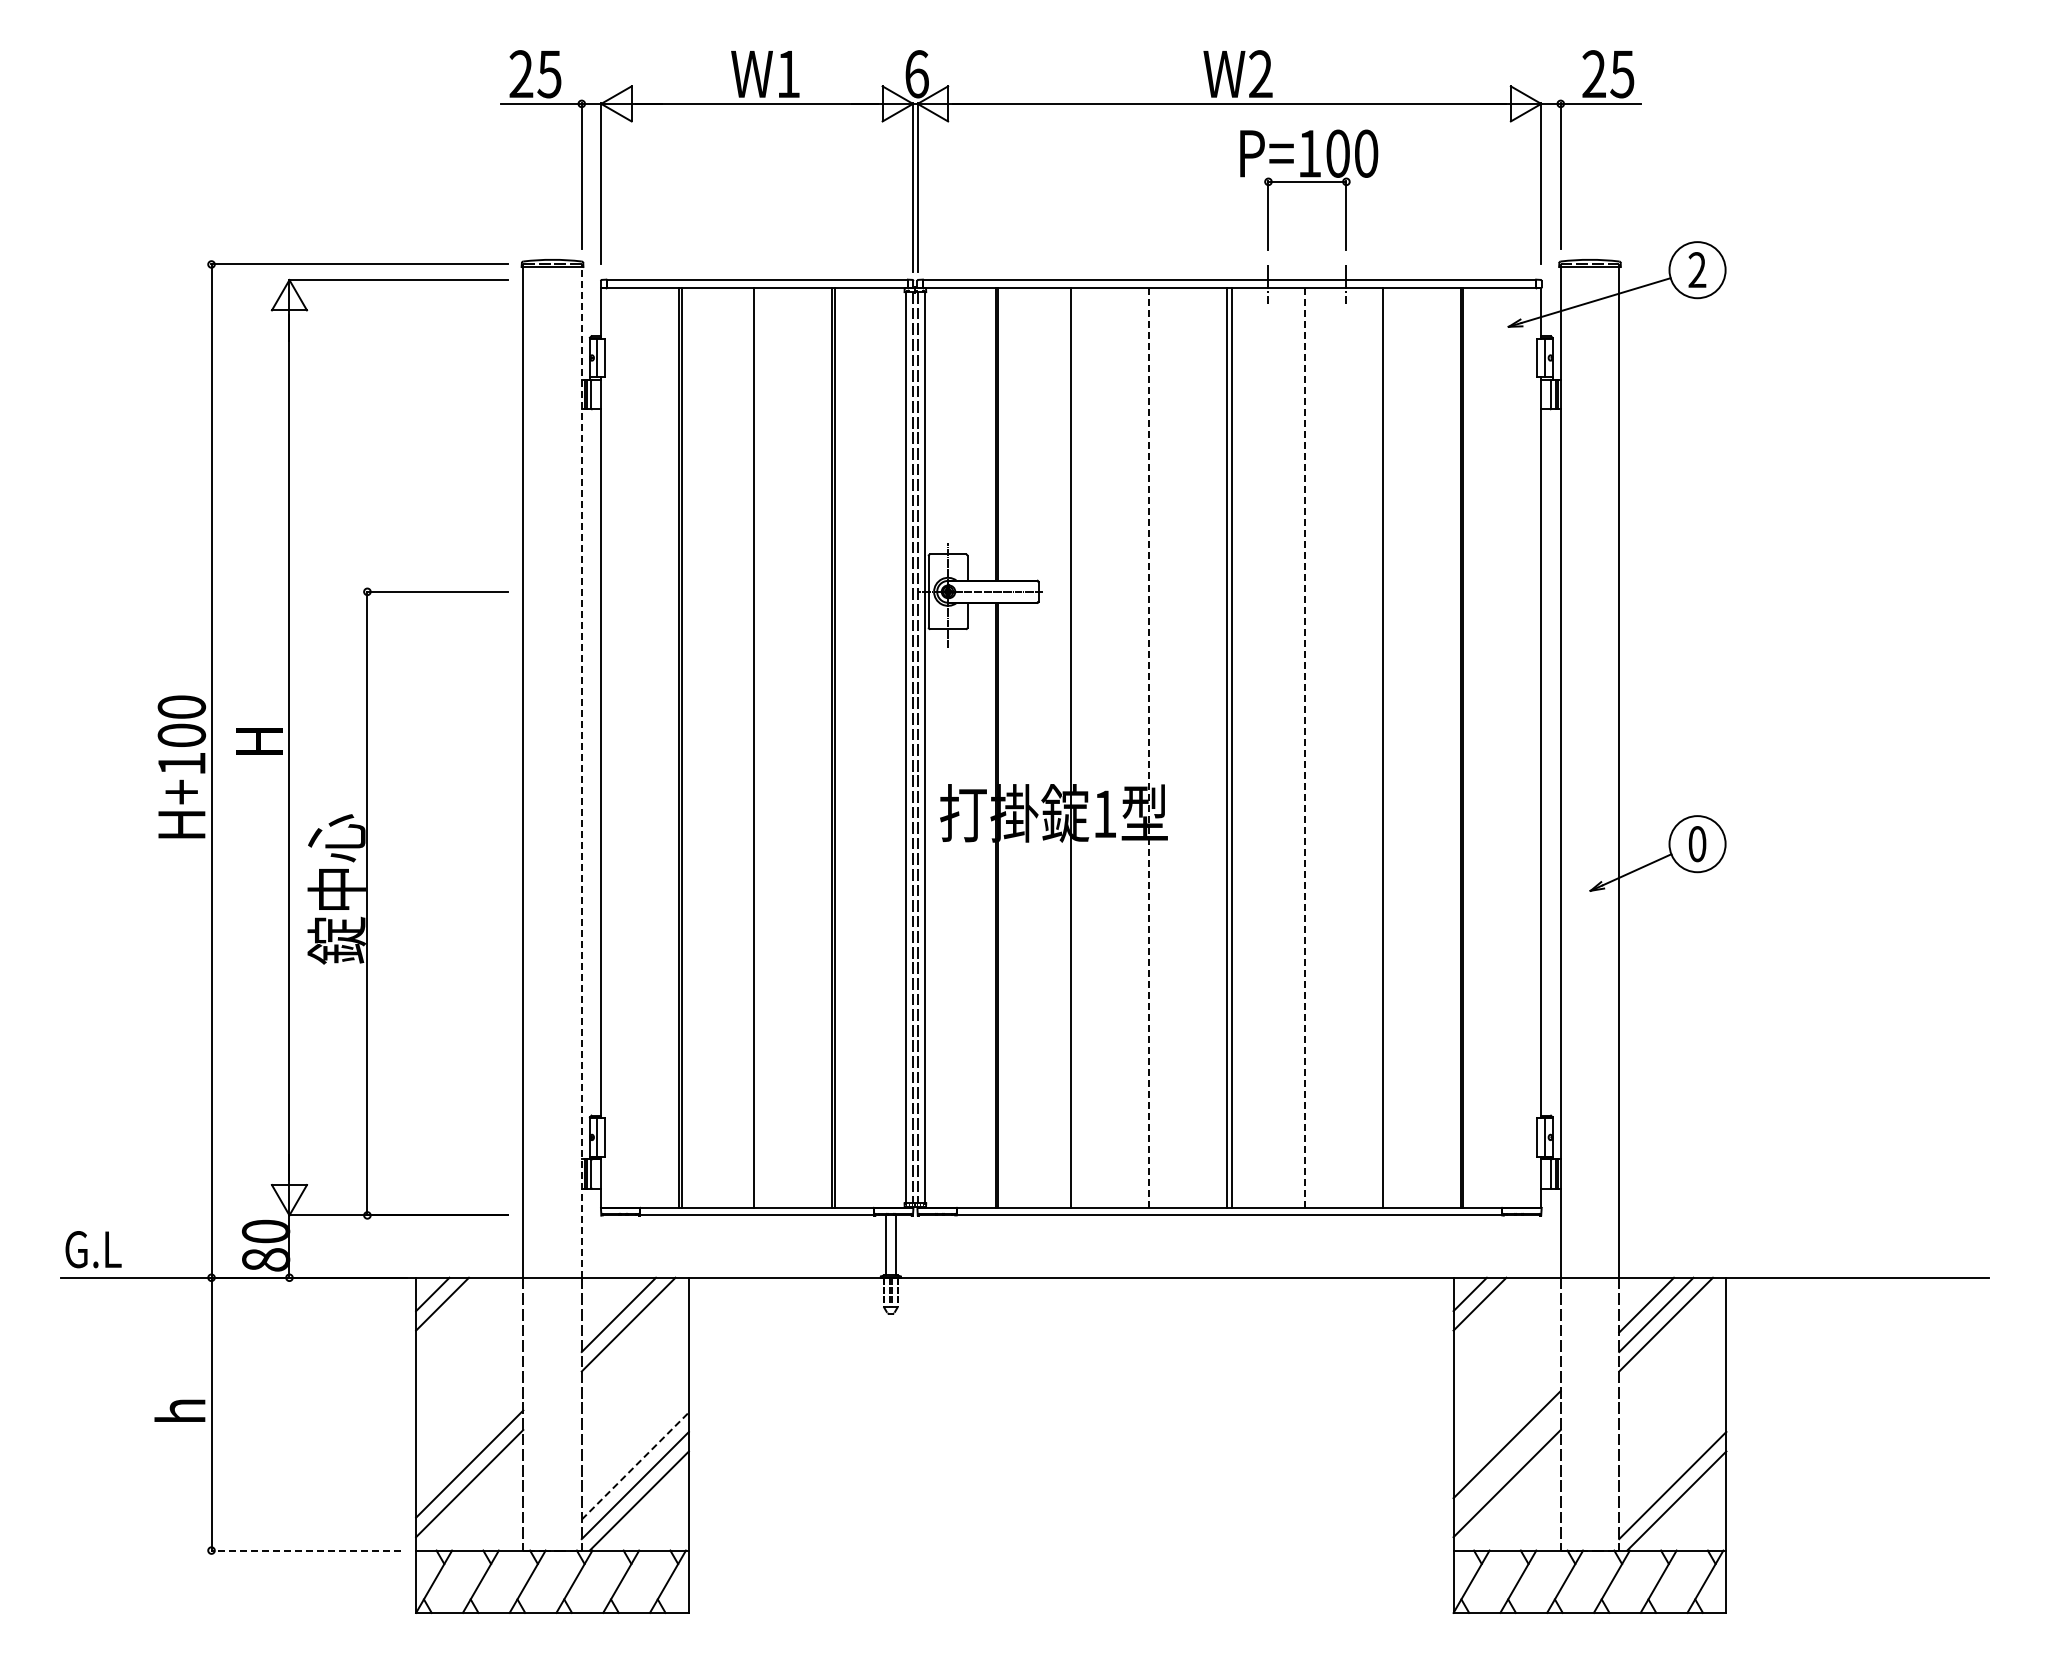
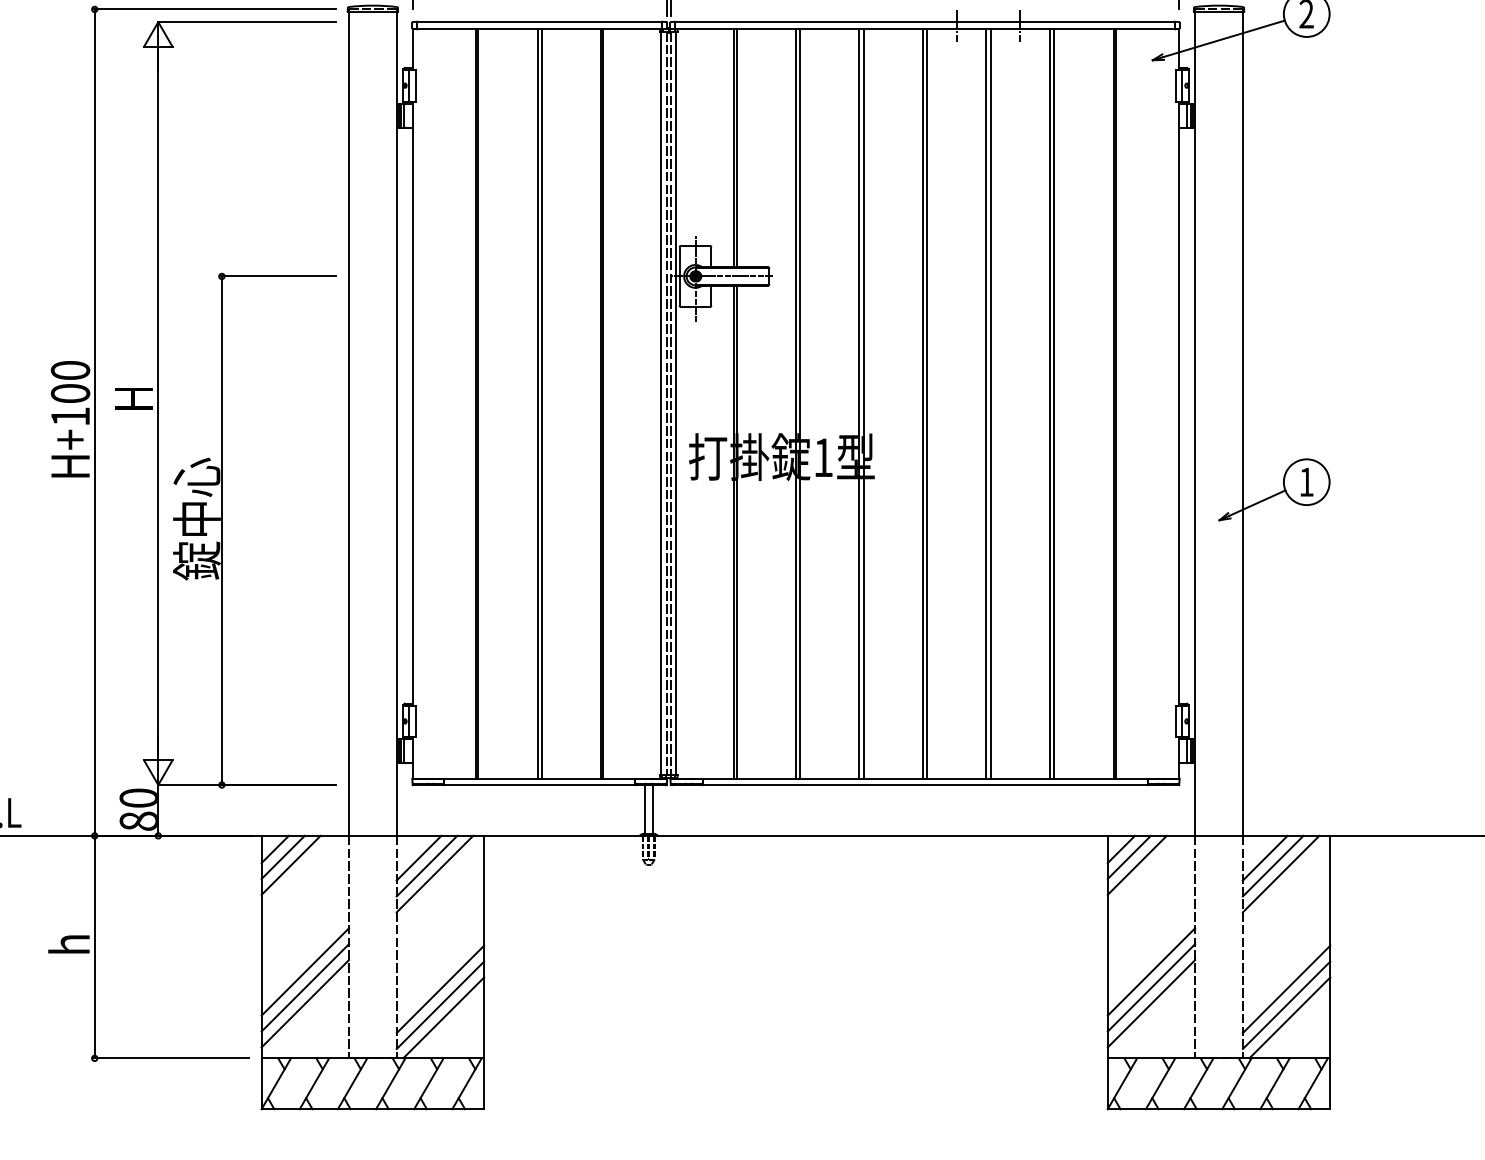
line: (759, 747) -> (541, 403), added
line: (1076, 747) -> (800, 403), added
line: (1148, 747) -> (858, 403), dashed -> solid
line: (1154, 747) -> (863, 403), added
line: (1304, 747) -> (986, 403), dashed -> solid
line: (1310, 747) -> (991, 403), added
line: (1388, 747) -> (1054, 403), added
line: (581, 771) -> (396, 422), dashed -> solid
text: (1697, 844) -> (1306, 482), 0 -> 1
line: (608, 1304) -> (418, 857), added
line: (452, 1313) -> (291, 865), added
line: (1489, 1313) -> (1137, 865), added
line: (469, 1444) -> (305, 971), added
line: (1506, 1463) -> (1150, 987), added
line: (1672, 1465) -> (1286, 988), added
line: (635, 1466) -> (440, 989), dashed -> solid
line: (305, 1550) -> (171, 1058), dashed -> solid

